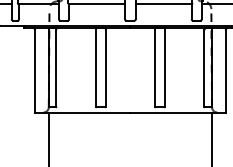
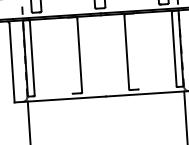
line: (95, 67) -> (69, 55), removed
line: (165, 67) -> (136, 51), removed

